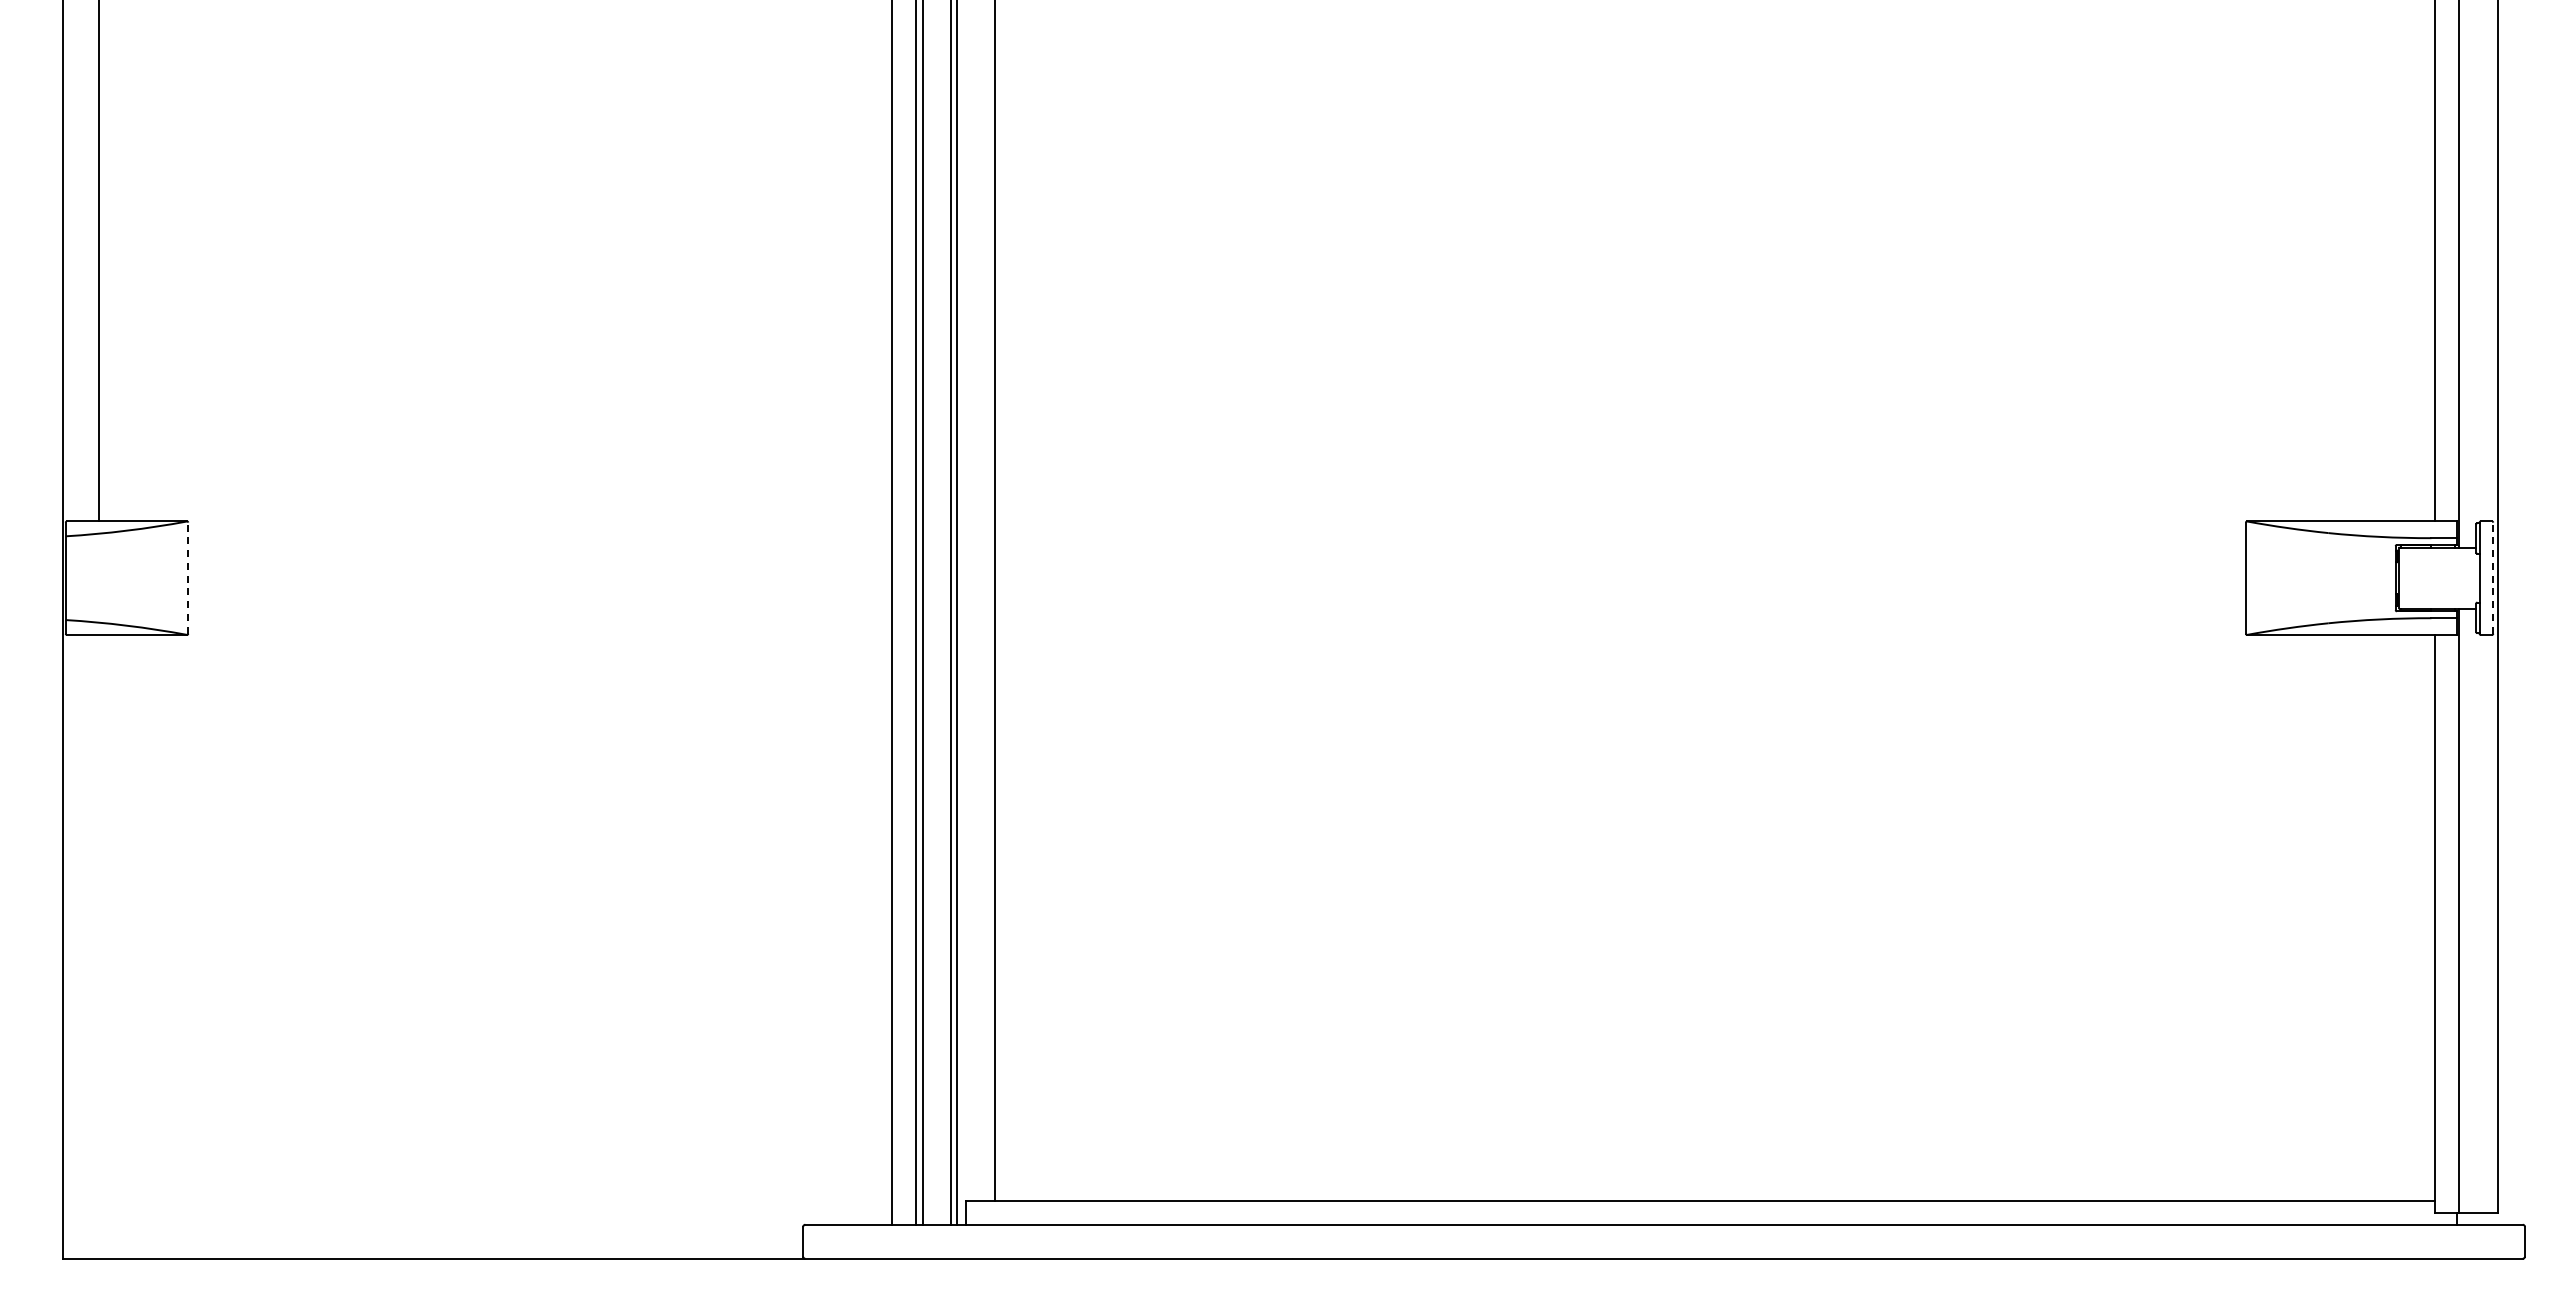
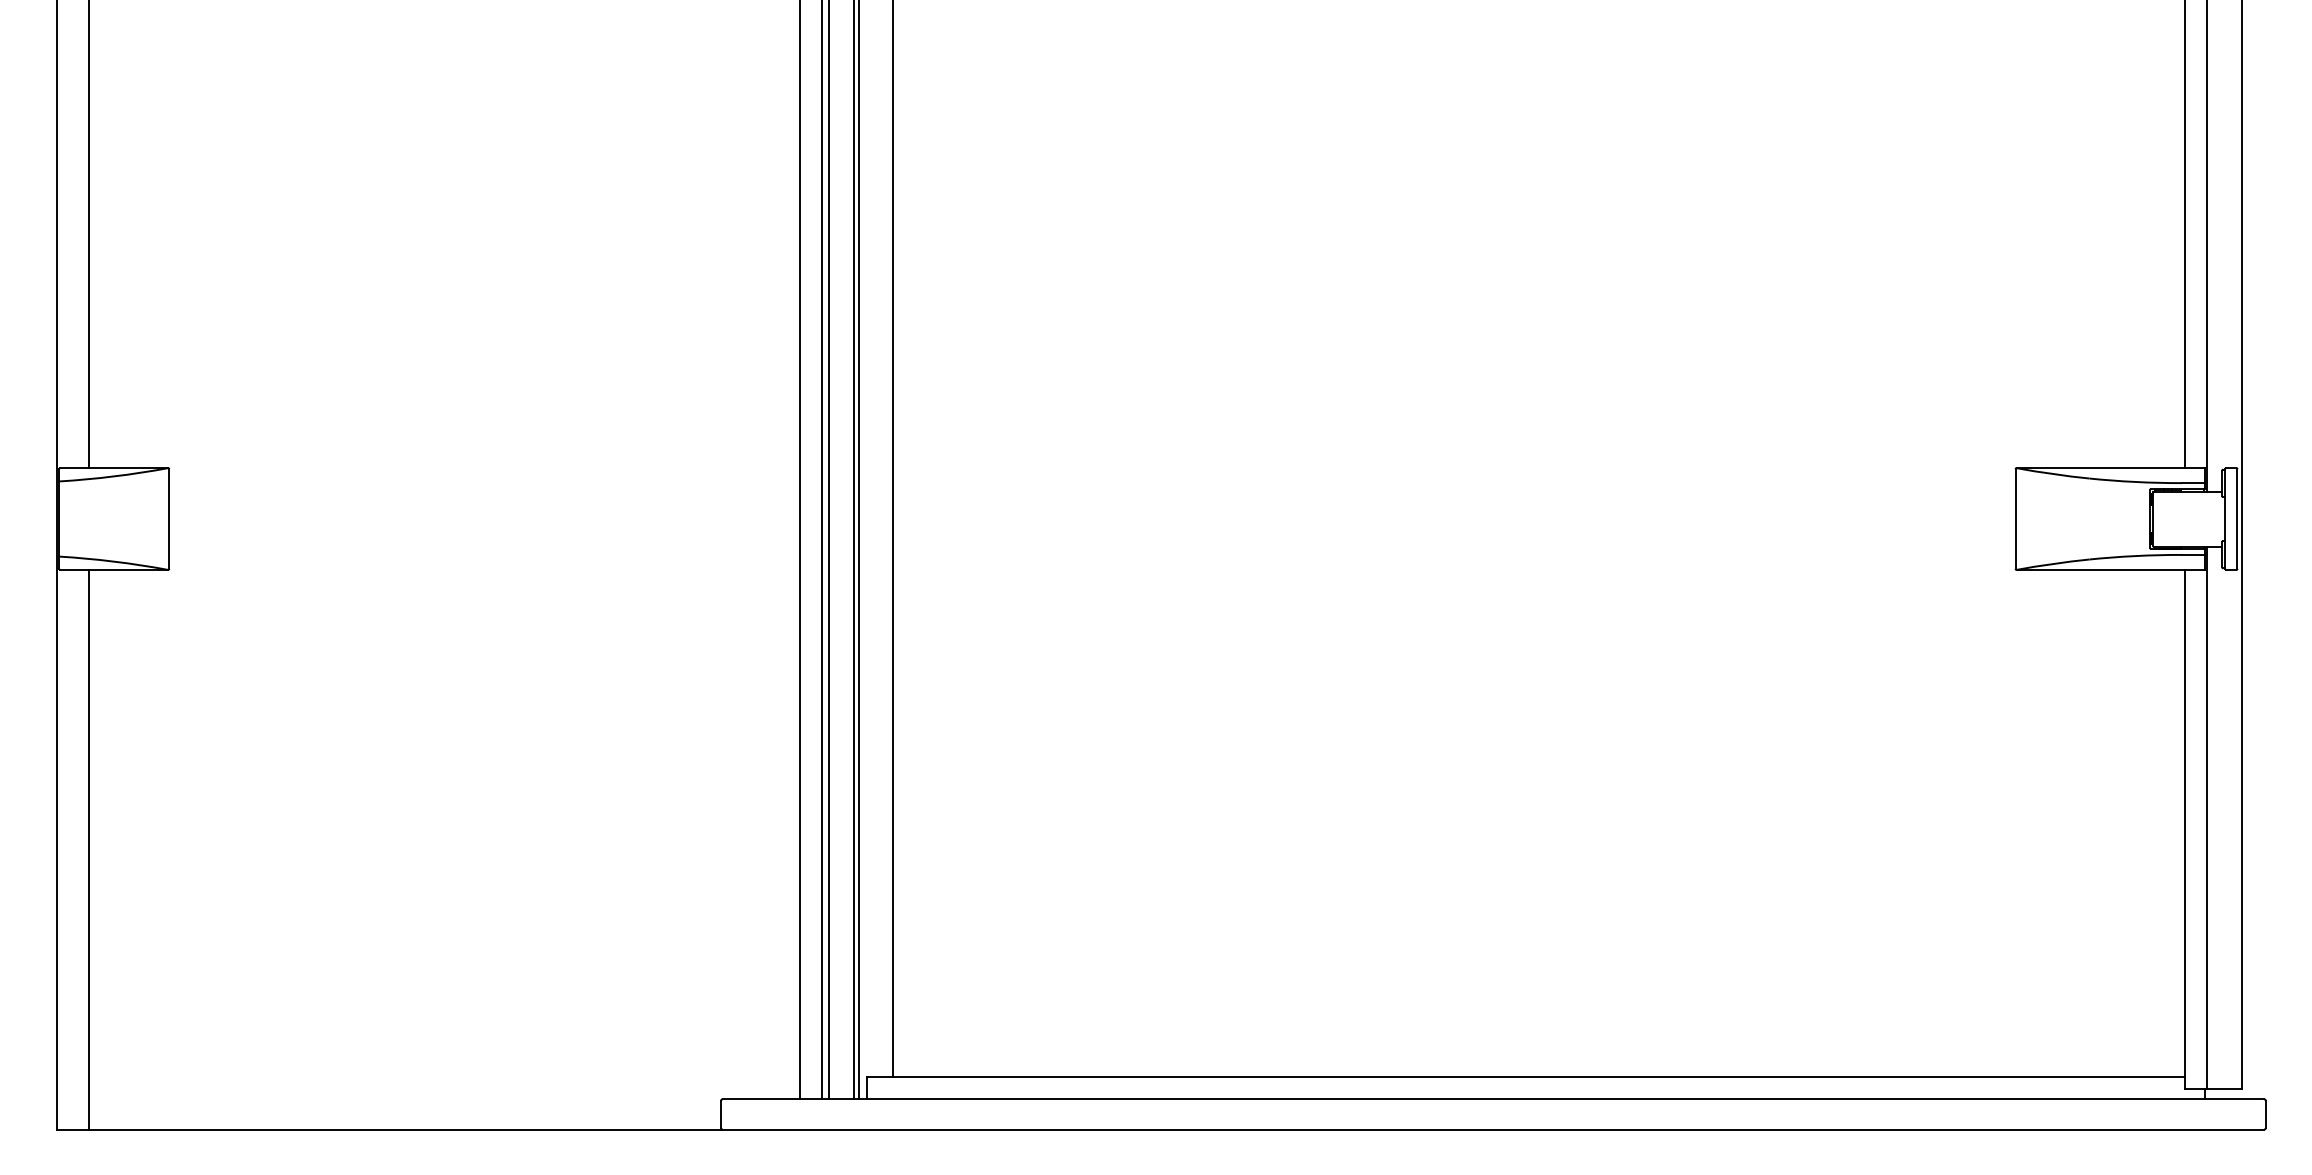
line: (188, 578) -> (169, 519), dashed -> solid
line: (2493, 578) -> (2237, 519), dashed -> solid
line: (98, 946) -> (88, 849), added

